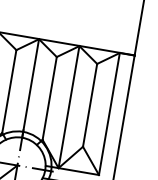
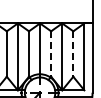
line: (50, 99) -> (51, 54), solid -> dashed
line: (90, 106) -> (73, 54), solid -> dashed

